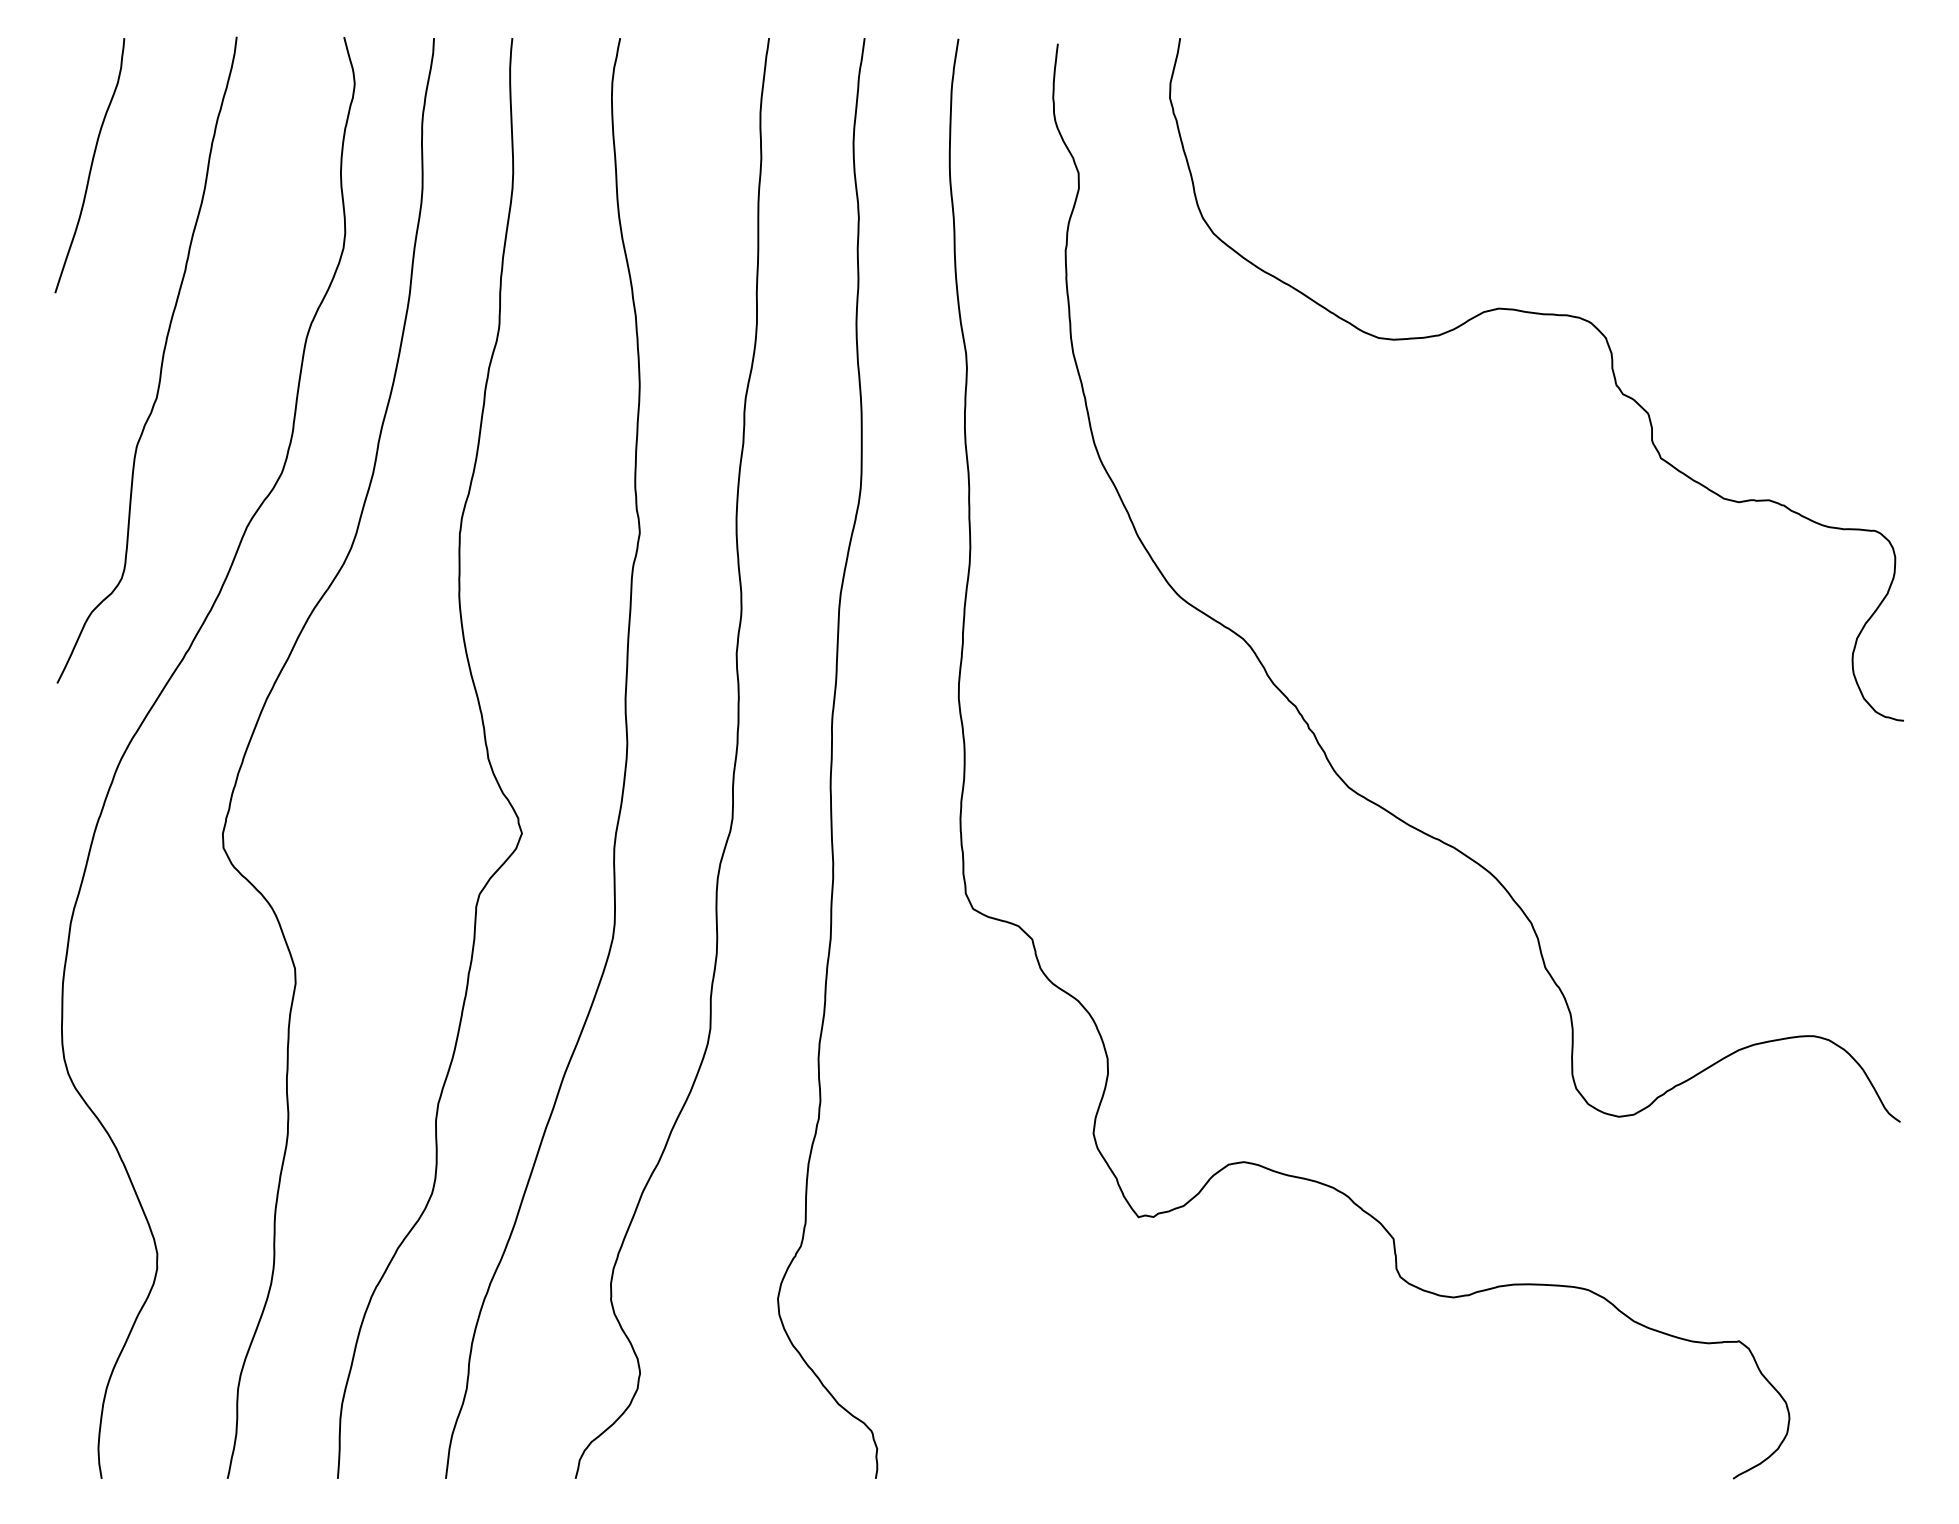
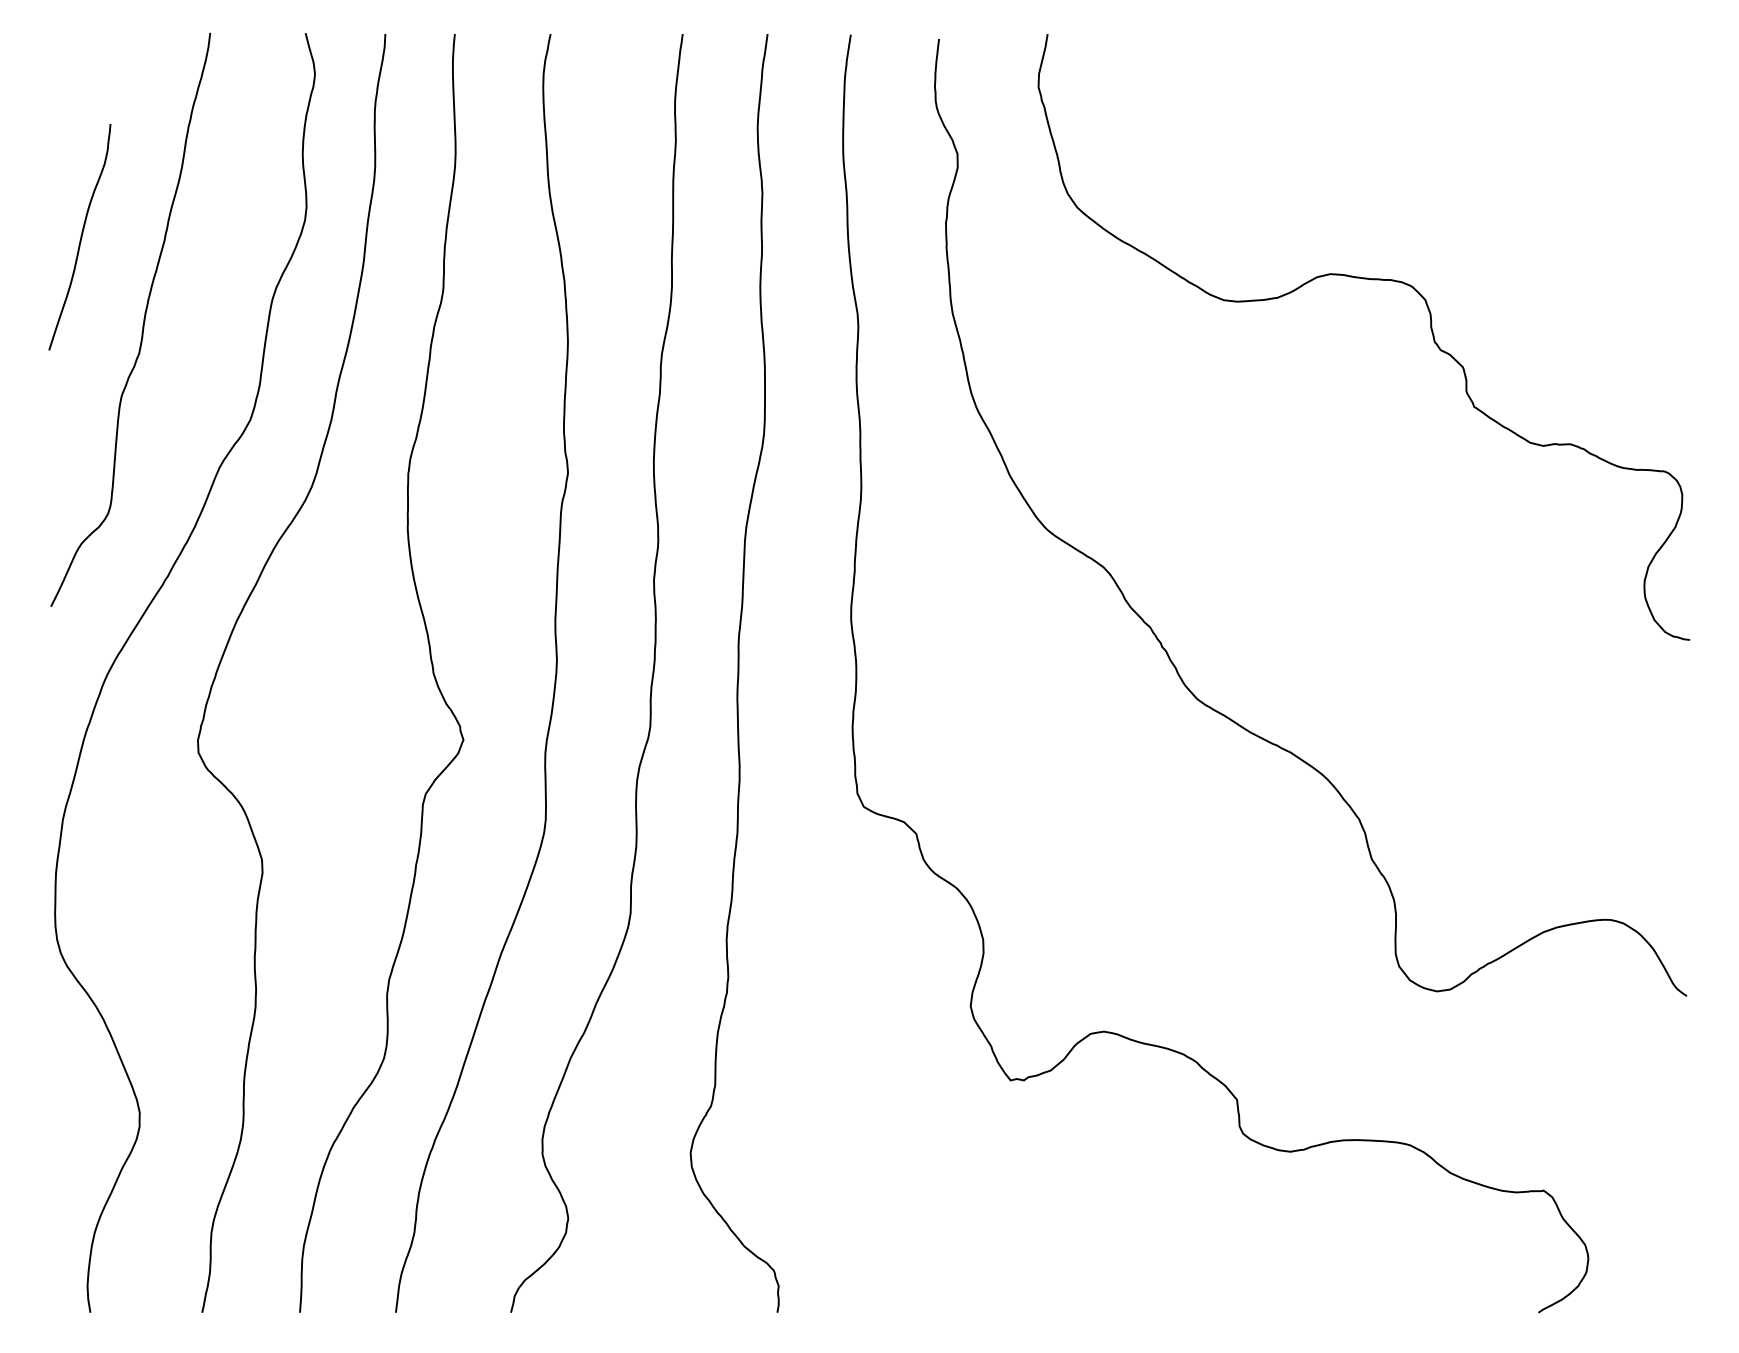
curve: (90, 165) -> (80, 237), moved

